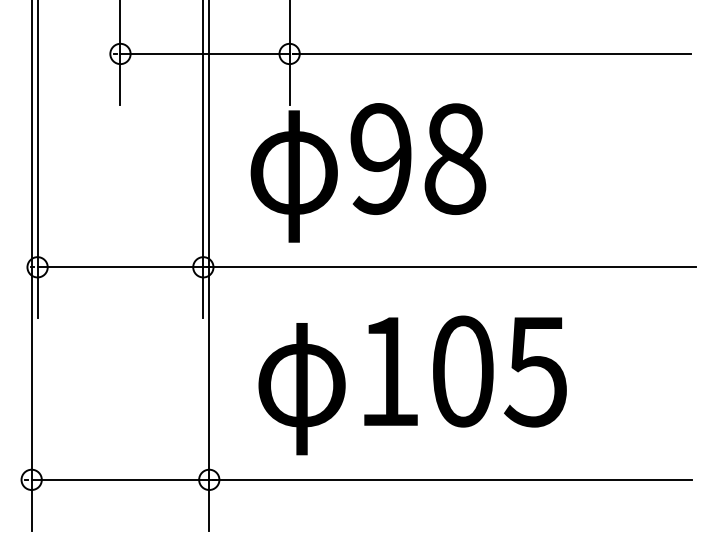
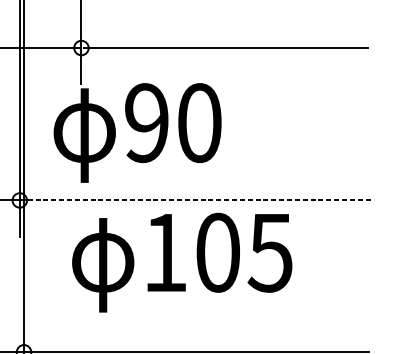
text: (455, 158) -> (199, 122), 98 -> 90
line: (449, 267) -> (195, 200), solid -> dashed
text: (412, 385) -> (182, 262), moved

